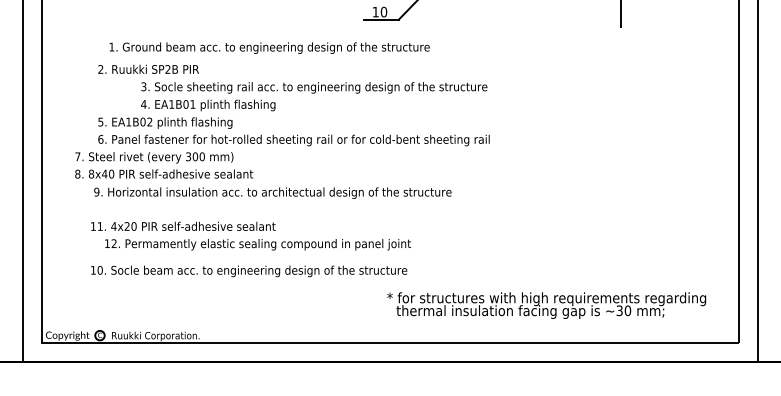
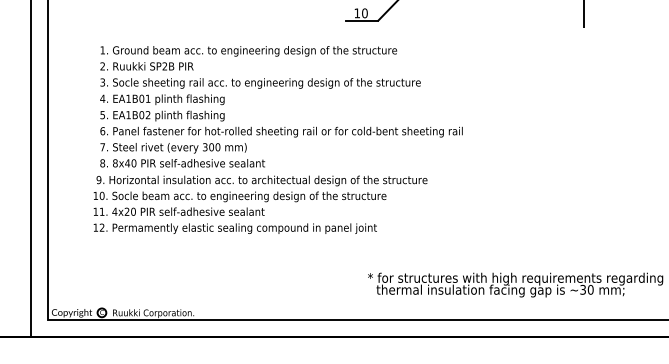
text: (269, 47) -> (248, 50), moved
text: (314, 96) -> (260, 91), moved
text: (164, 165) -> (182, 155), moved
text: (257, 244) -> (234, 228), moved
text: (249, 271) -> (240, 197), moved

